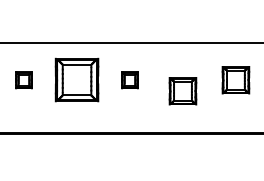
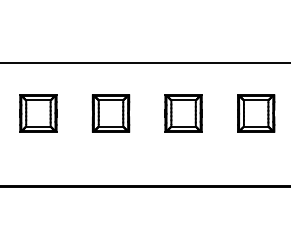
part: (23, 80) -> (37, 113), size x1.67
part: (76, 80) -> (110, 113), size x0.62
part: (129, 80) -> (182, 113), size x1.67
part: (182, 91) -> (255, 113), moved

